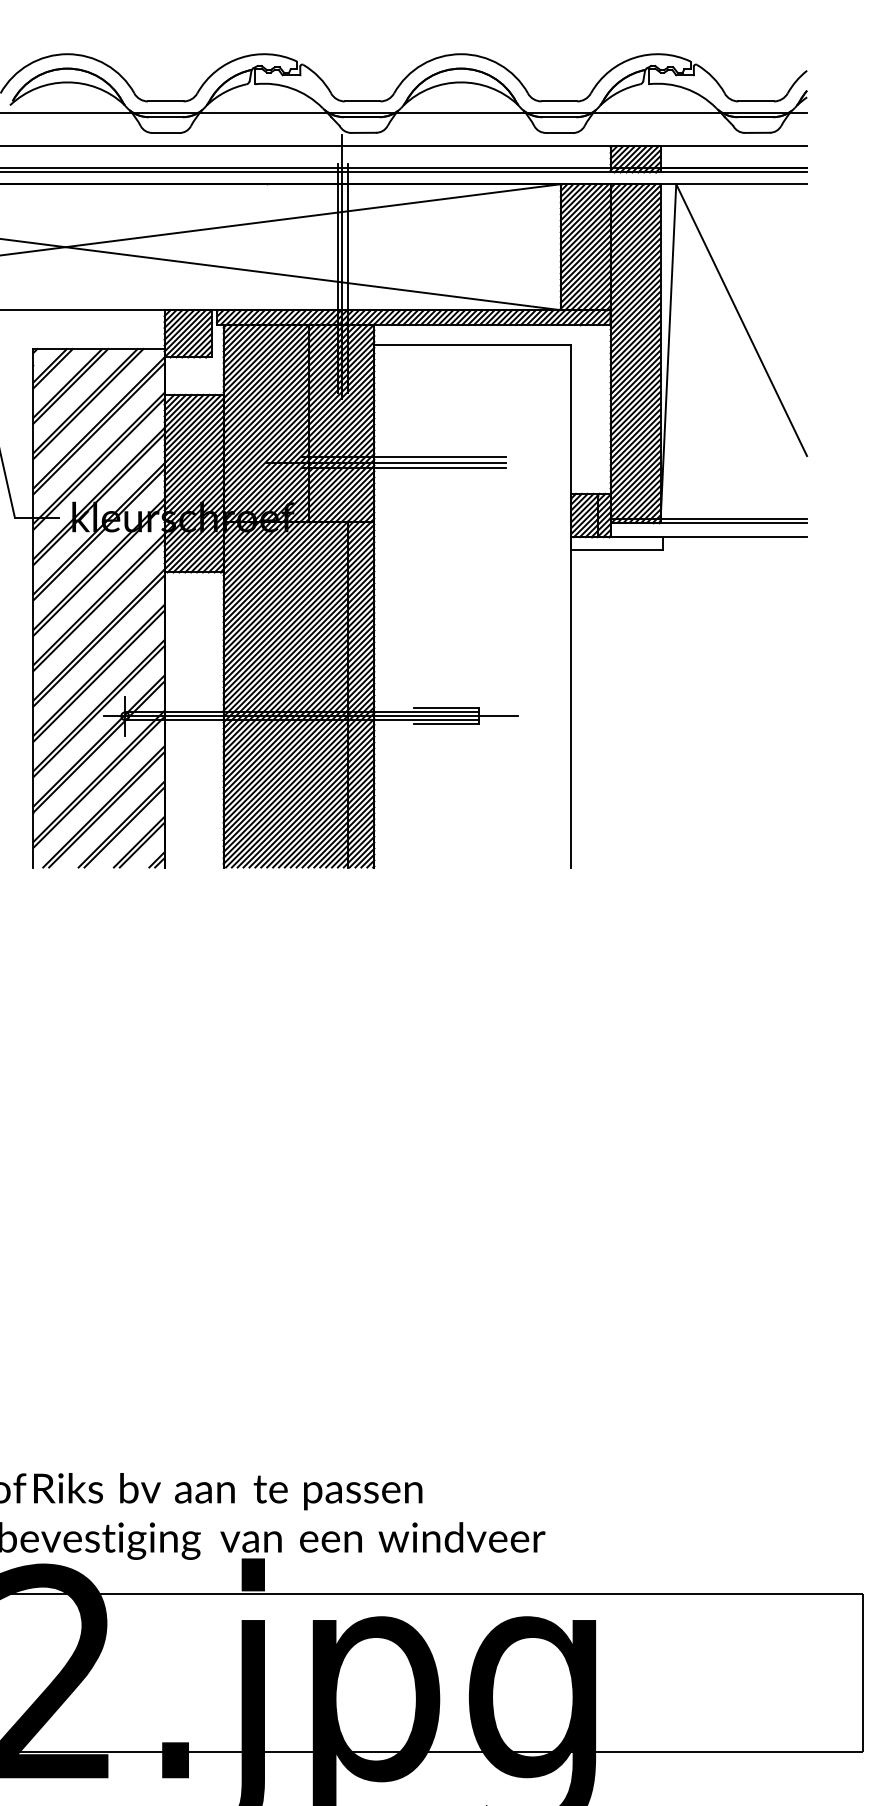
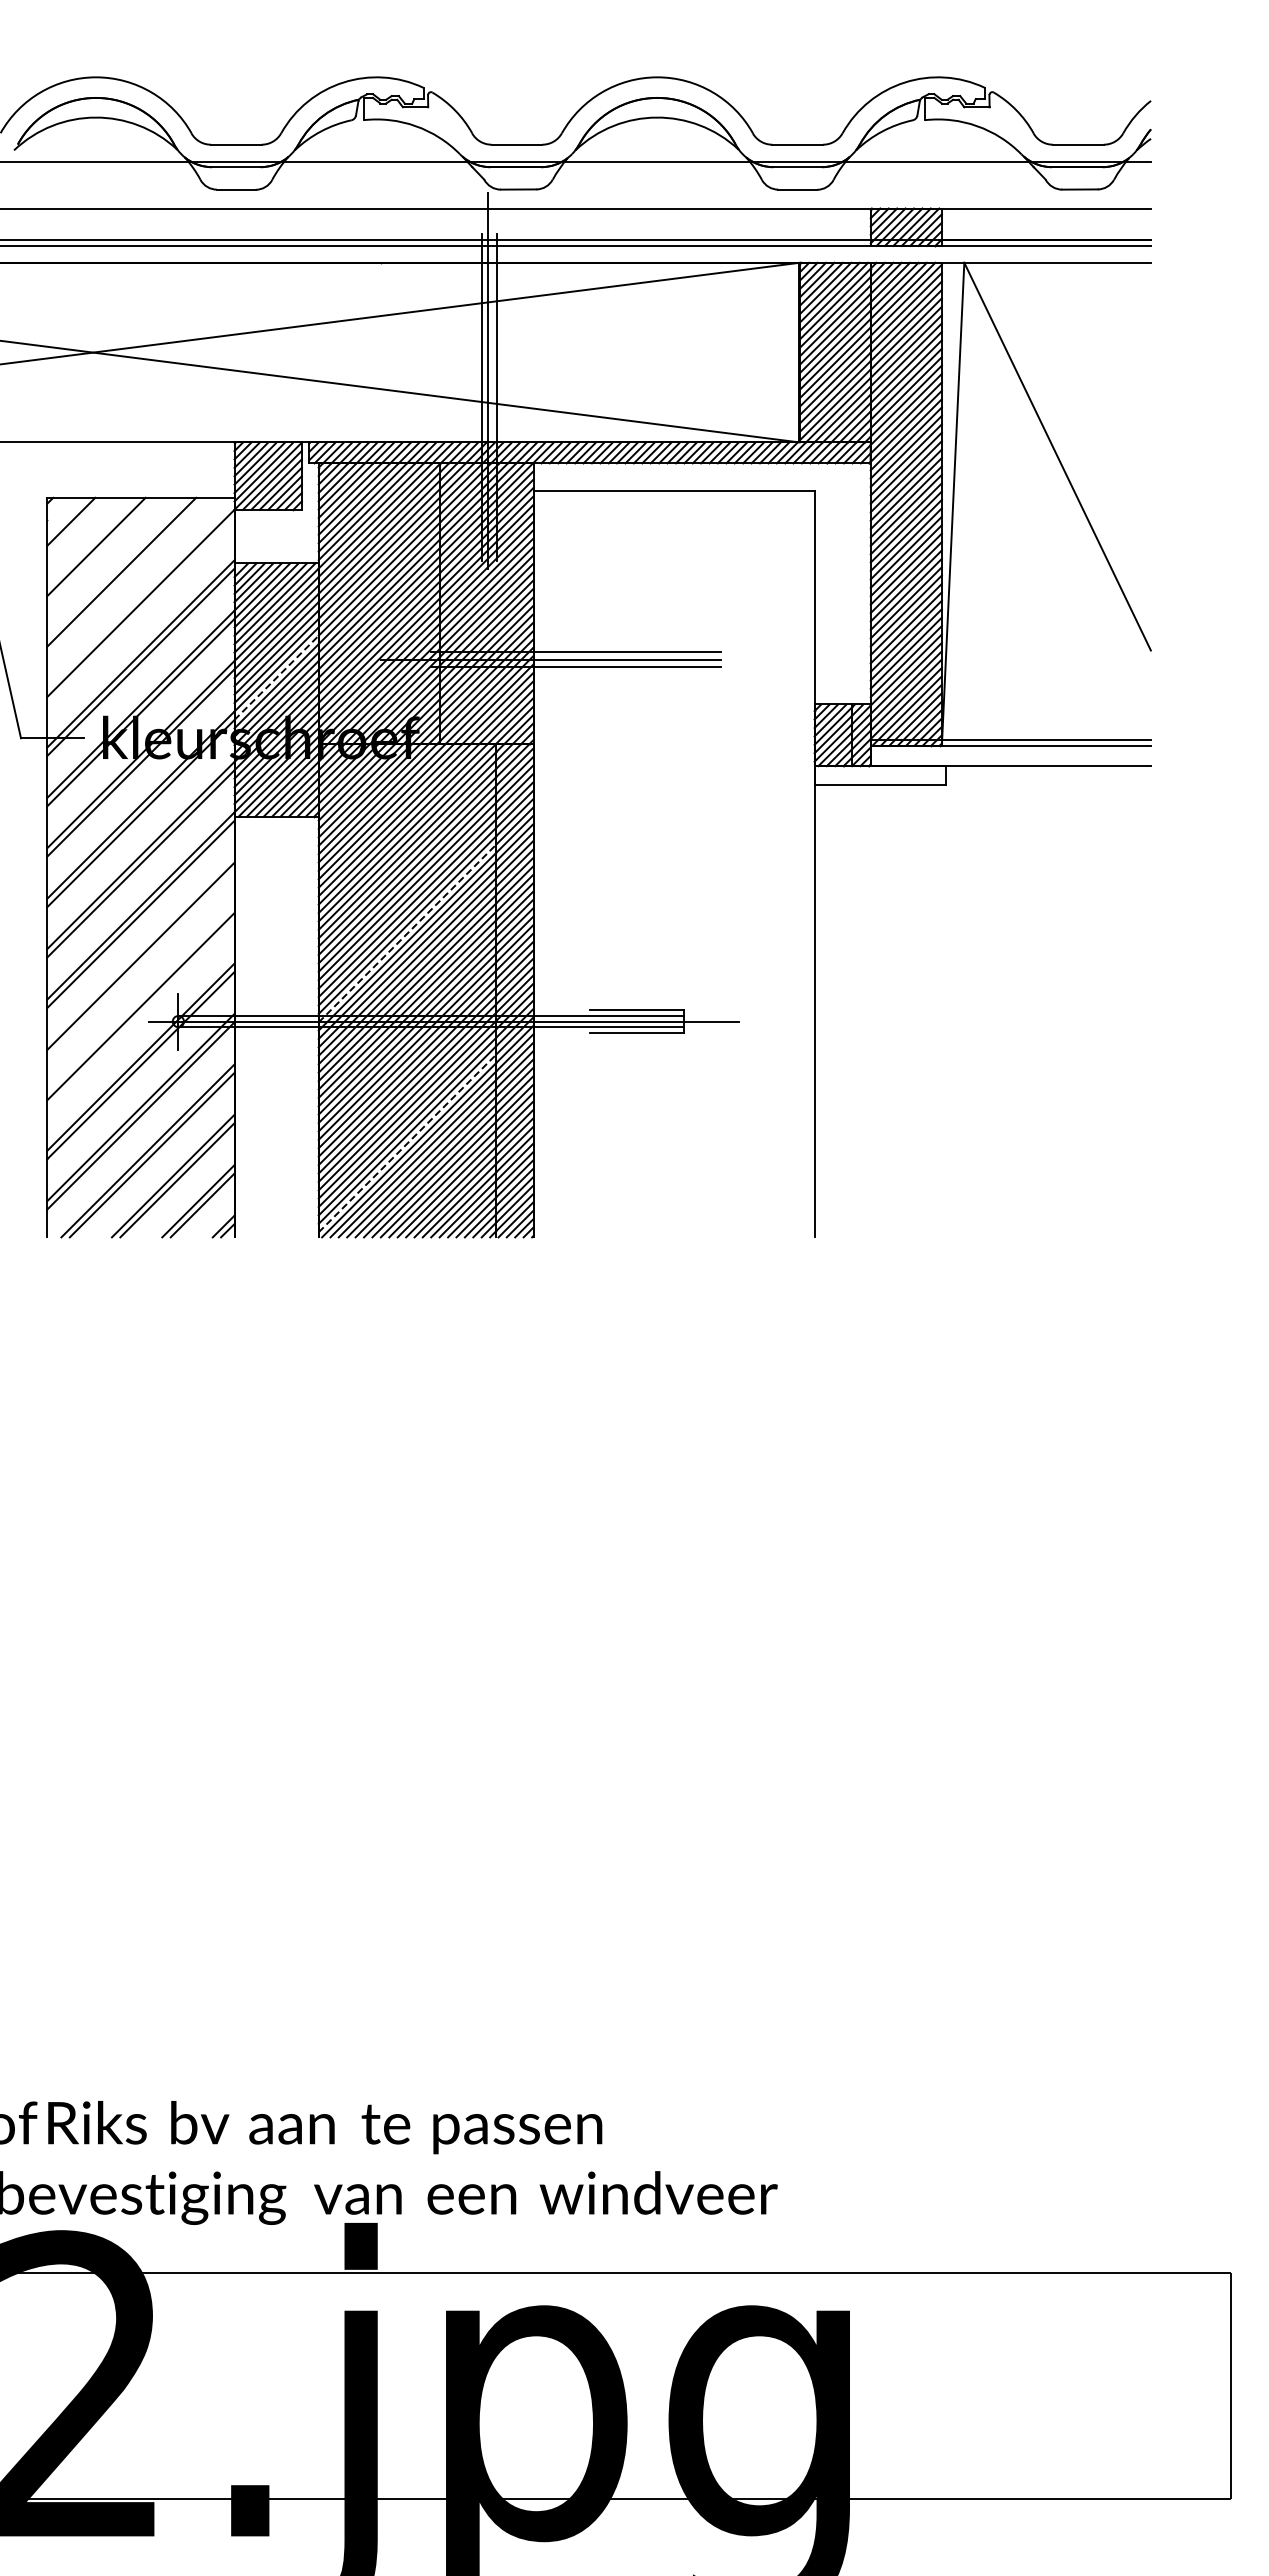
line: (53, 368) -> (75, 525), removed
line: (70, 385) -> (100, 550), removed
line: (88, 404) -> (125, 576), removed
line: (98, 428) -> (140, 611), removed
line: (194, 474) -> (276, 677), solid -> dashed
line: (285, 654) -> (407, 933), solid -> dashed
line: (98, 676) -> (140, 964), removed
line: (98, 711) -> (140, 1014), removed
line: (285, 801) -> (407, 1143), solid -> dashed

